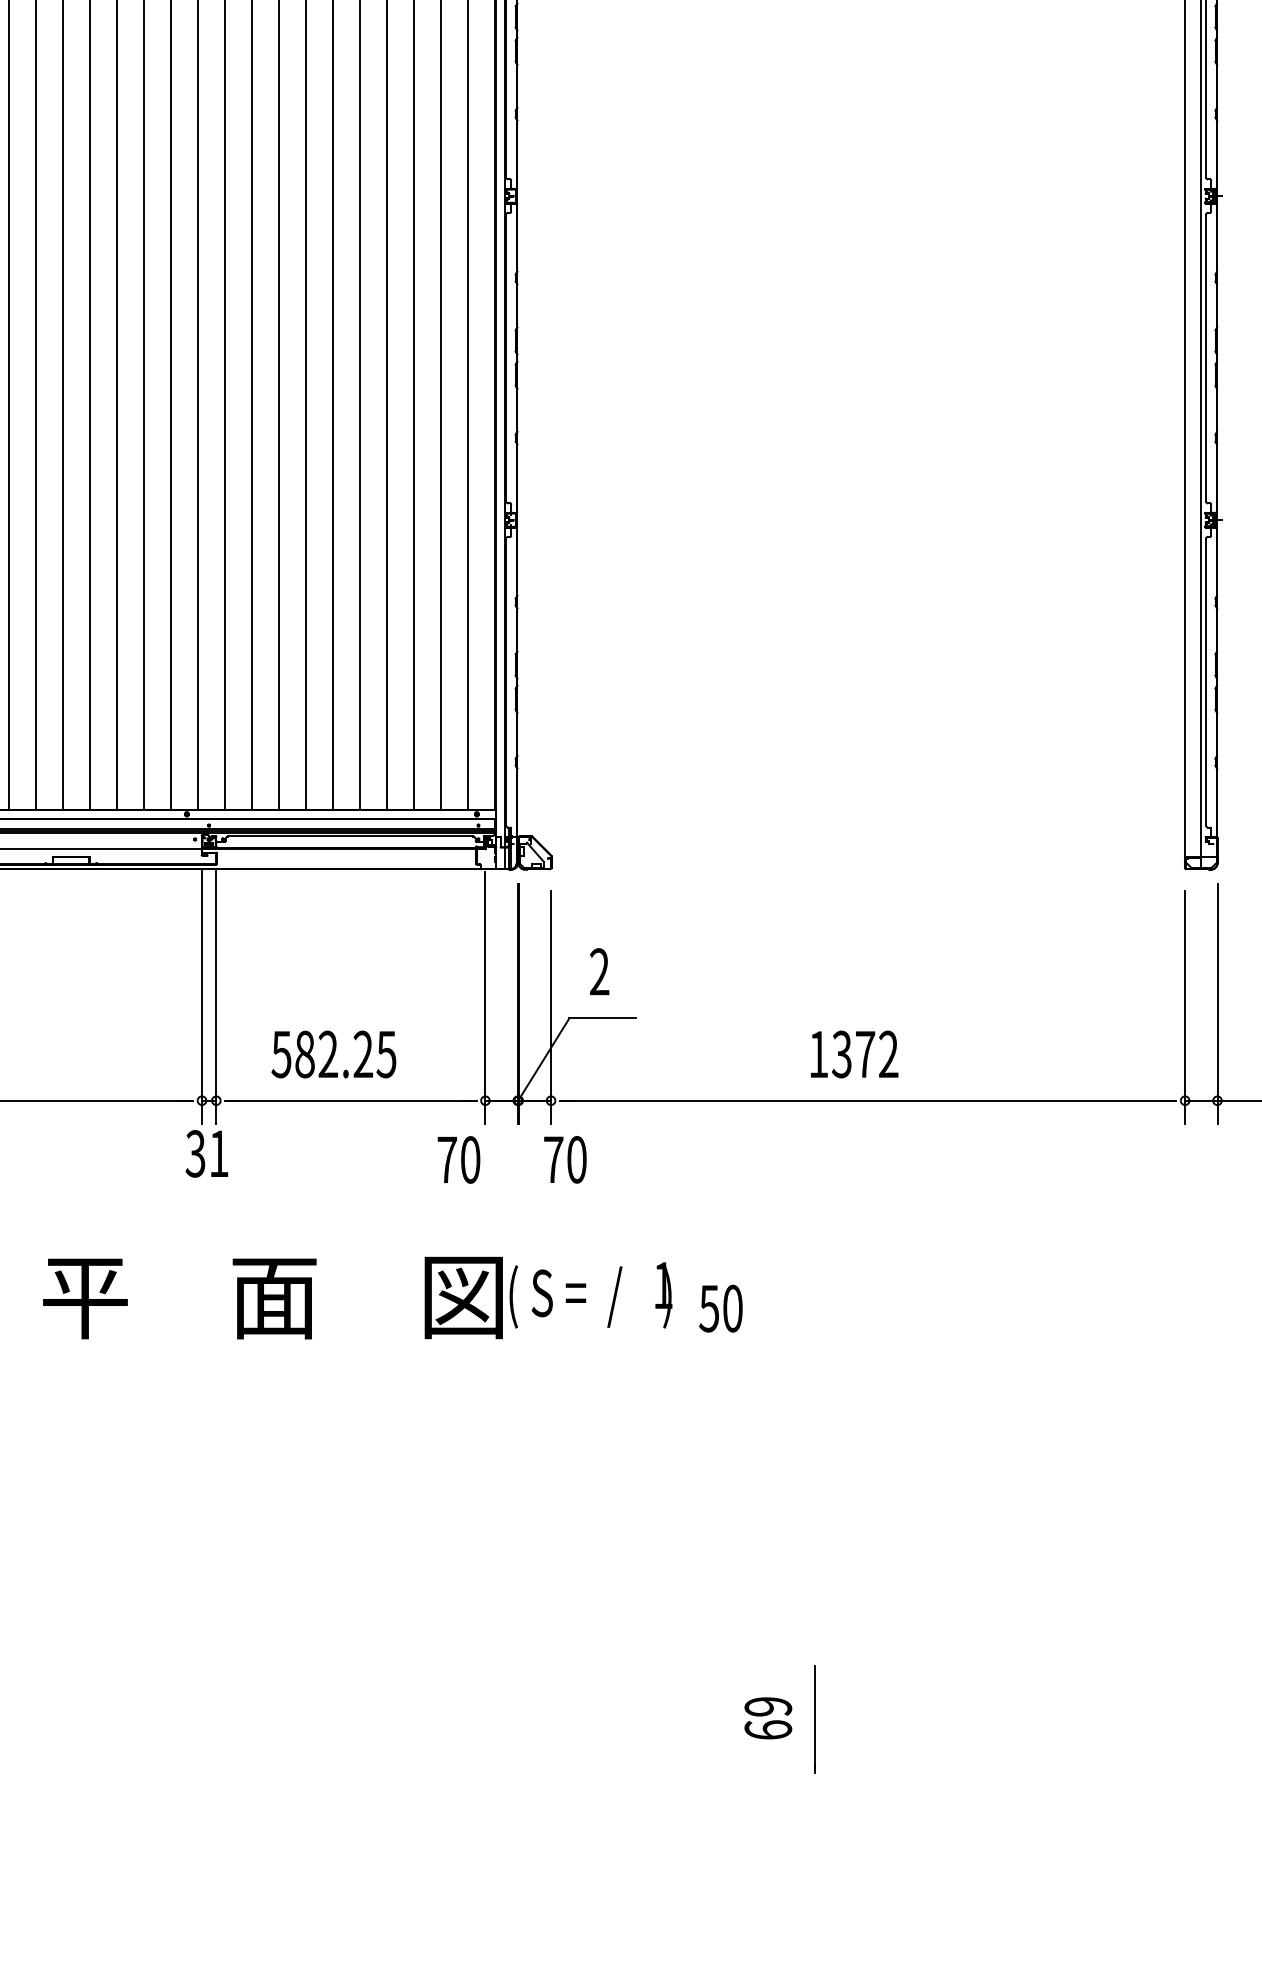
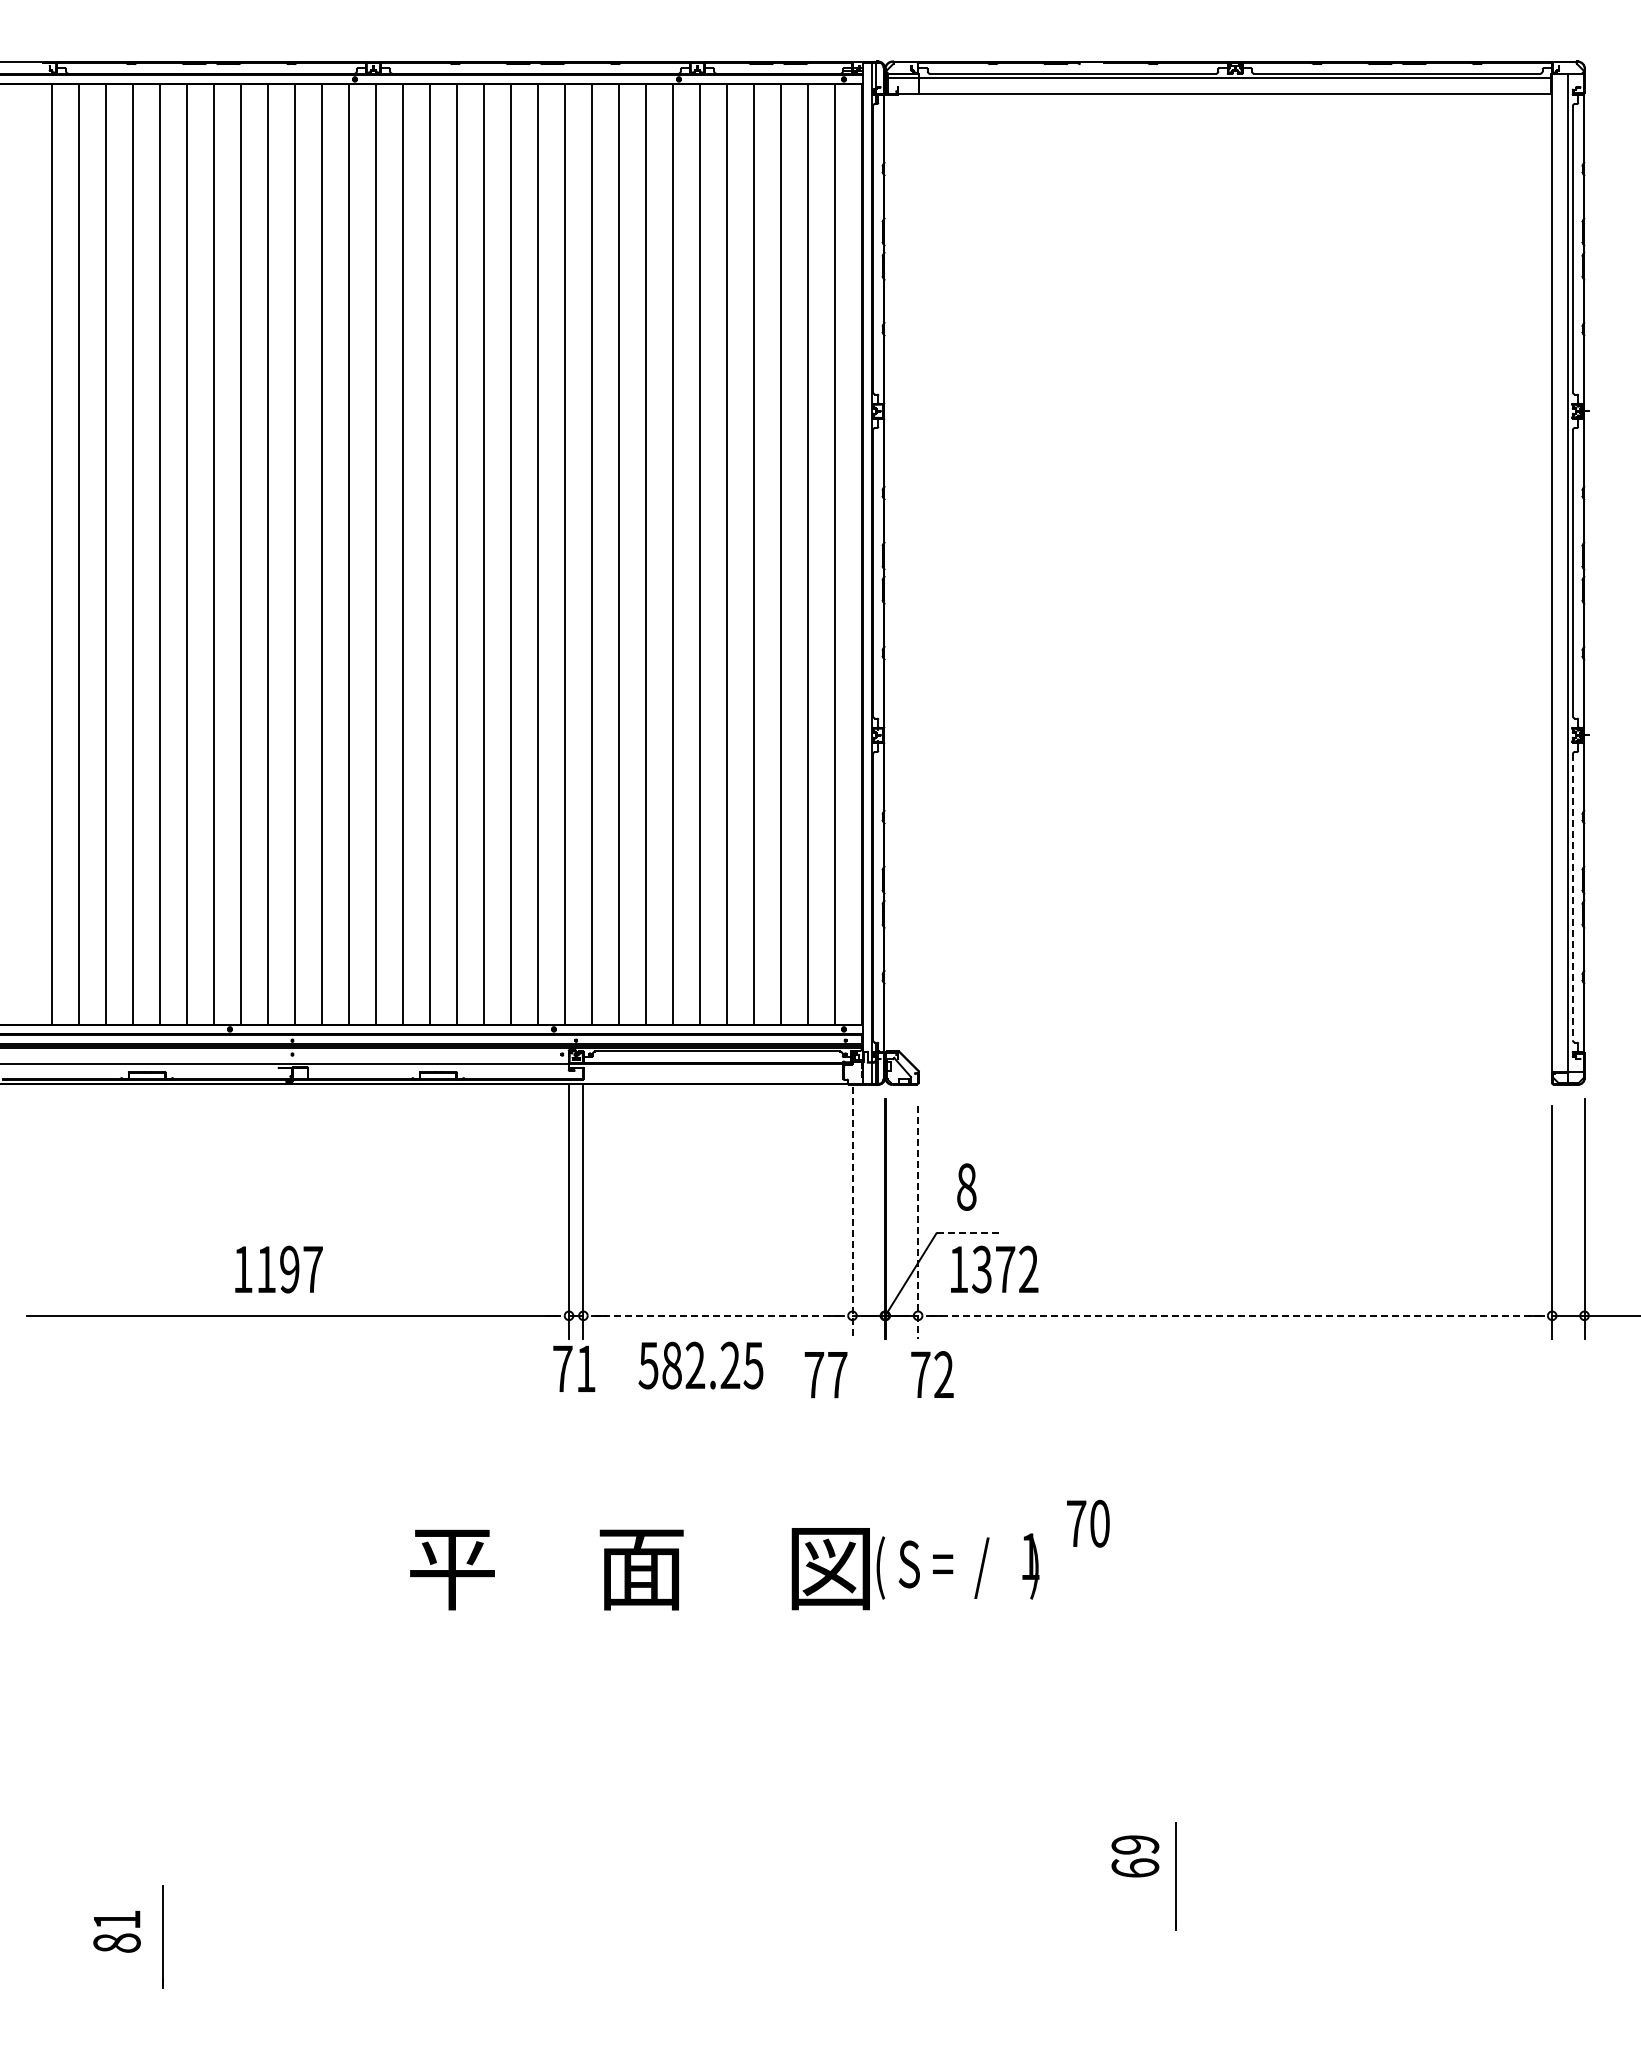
line: (1205, 682) -> (1572, 897), solid -> dashed
text: (599, 971) -> (966, 1186), 2 -> 8
line: (485, 998) -> (852, 1213), solid -> dashed
line: (551, 1008) -> (918, 1223), solid -> dashed
line: (603, 1018) -> (970, 1233), solid -> dashed
text: (333, 1054) -> (700, 1365), moved
text: (854, 1054) -> (994, 1269), moved
line: (350, 1100) -> (717, 1315), solid -> dashed
line: (868, 1100) -> (1235, 1315), solid -> dashed
text: (195, 1153) -> (562, 1368), 31 -> 71
text: (470, 1159) -> (837, 1374), 70 -> 77
text: (576, 1159) -> (943, 1374), 70 -> 72
text: (357, 1298) -> (724, 1569), moved
text: (709, 1308) -> (1076, 1523), 50 -> 70
text: (768, 1718) -> (1135, 1856), moved
line: (814, 1719) -> (1175, 1876), moved

